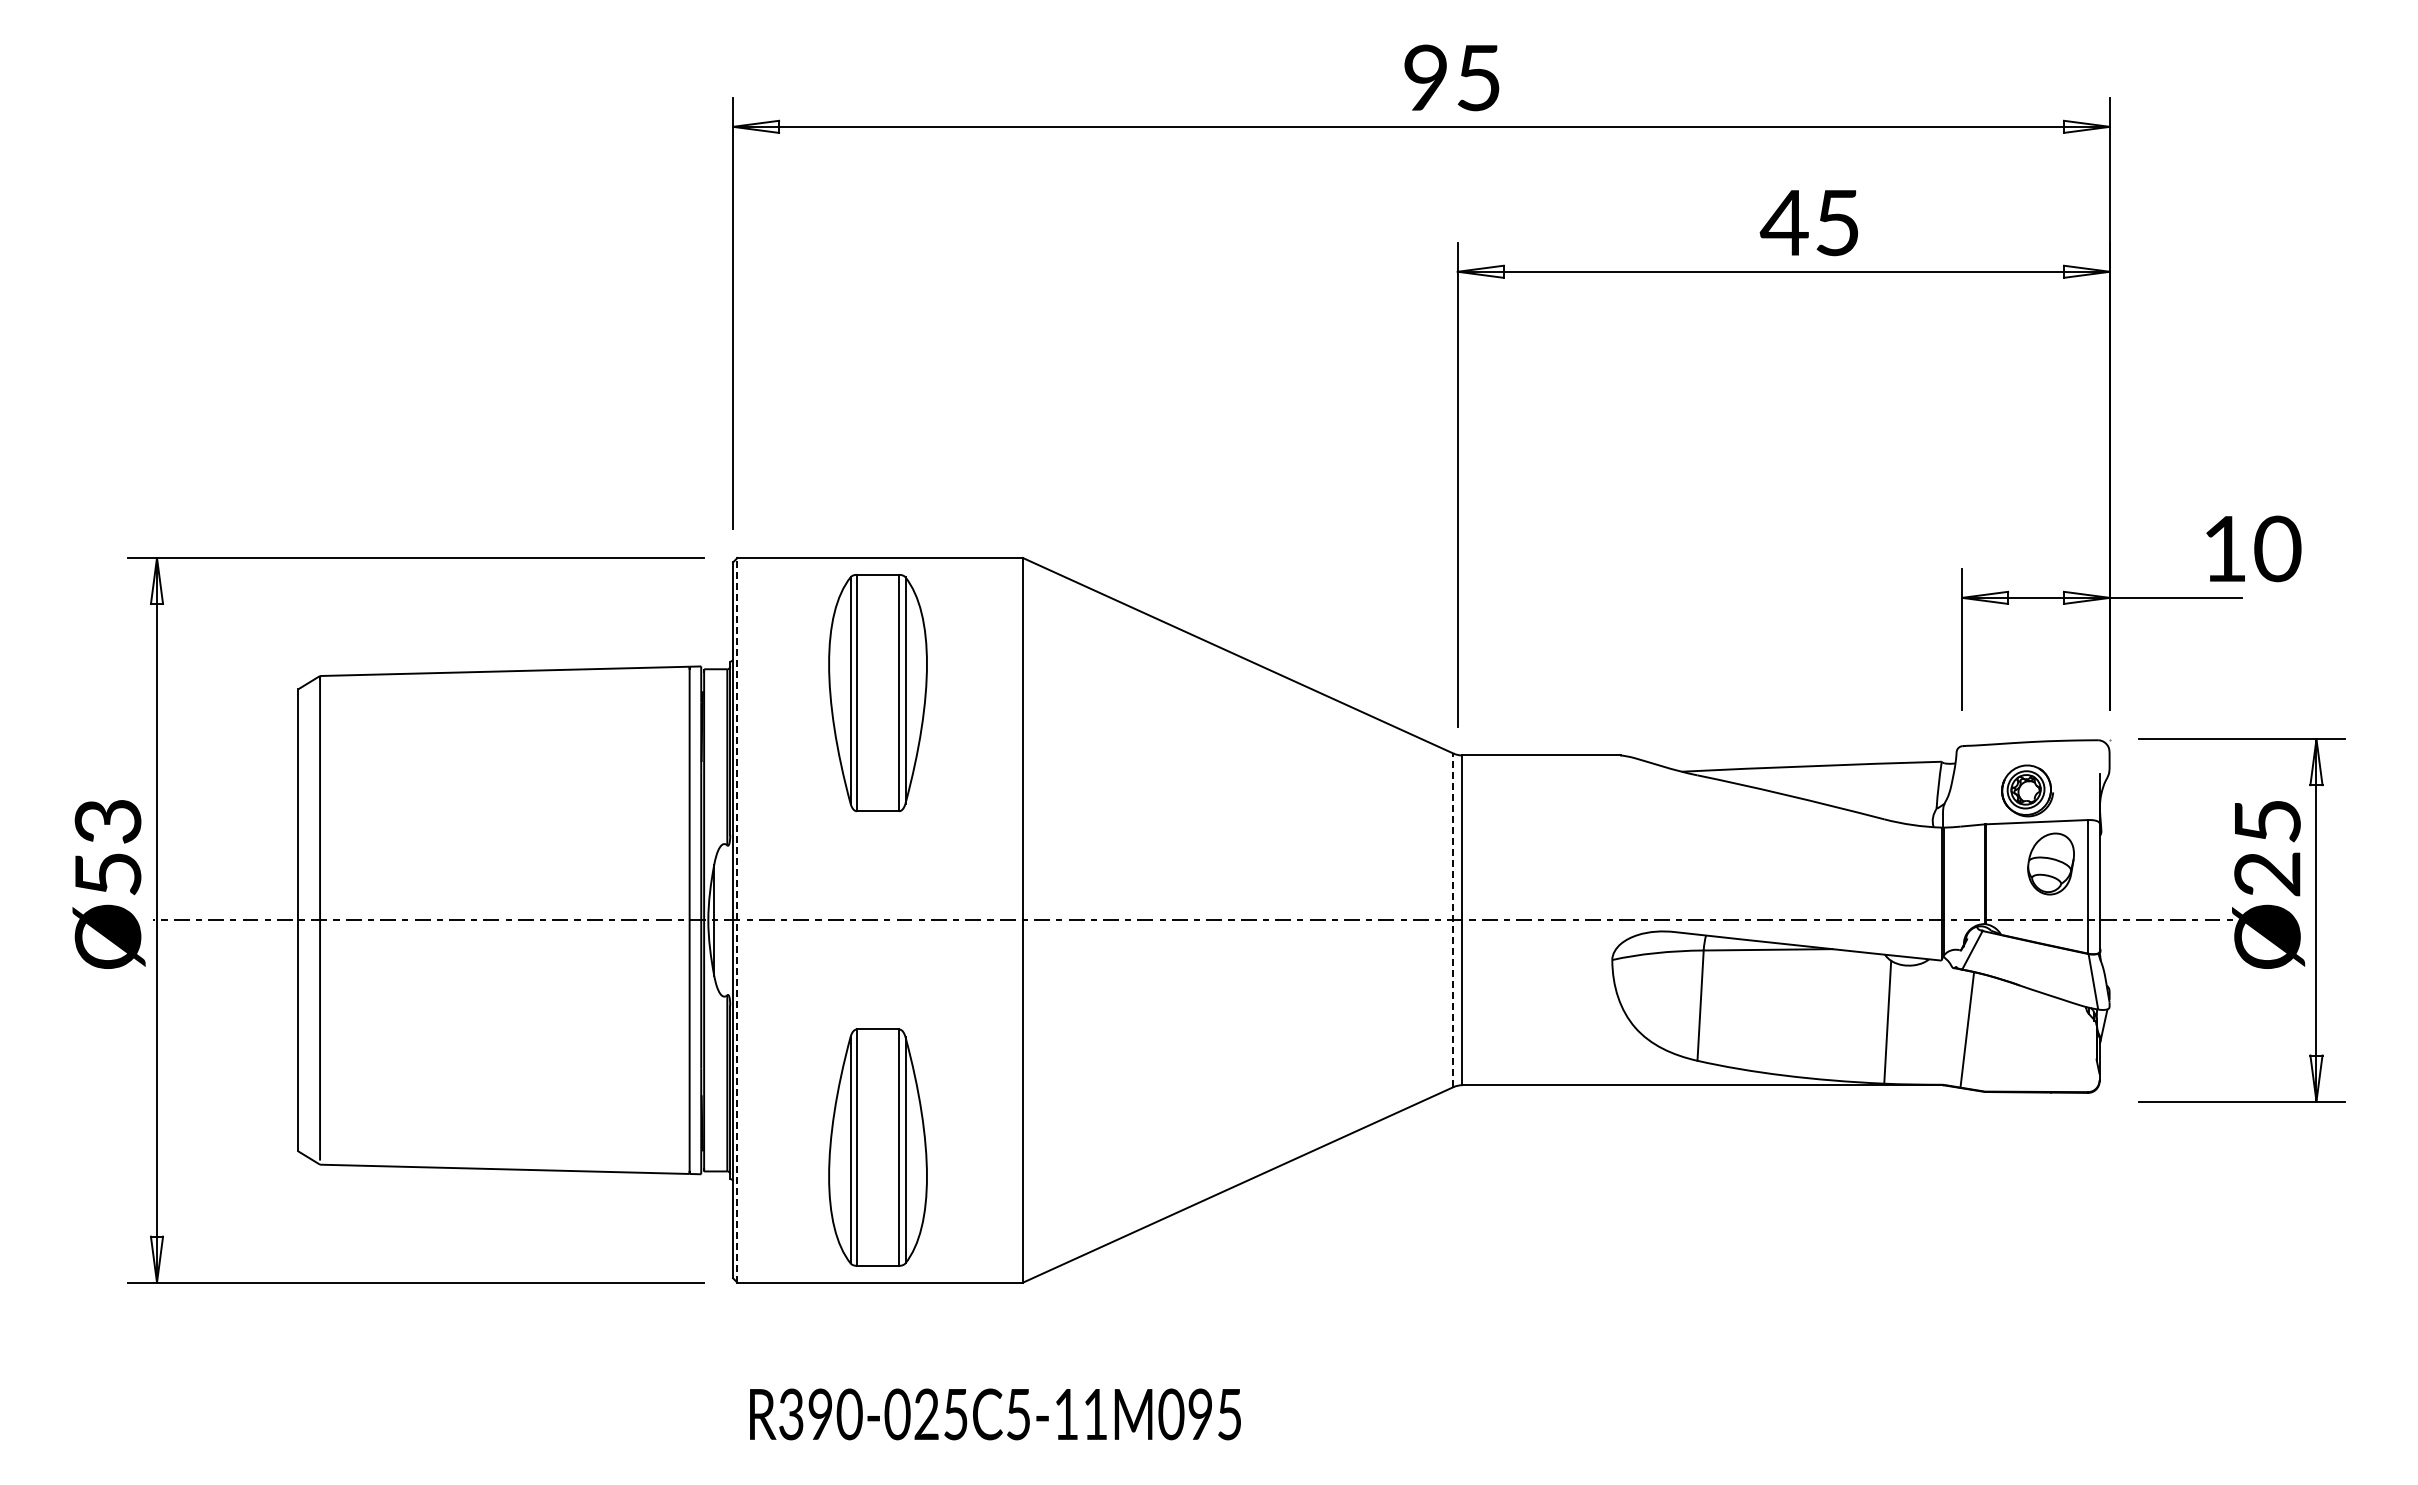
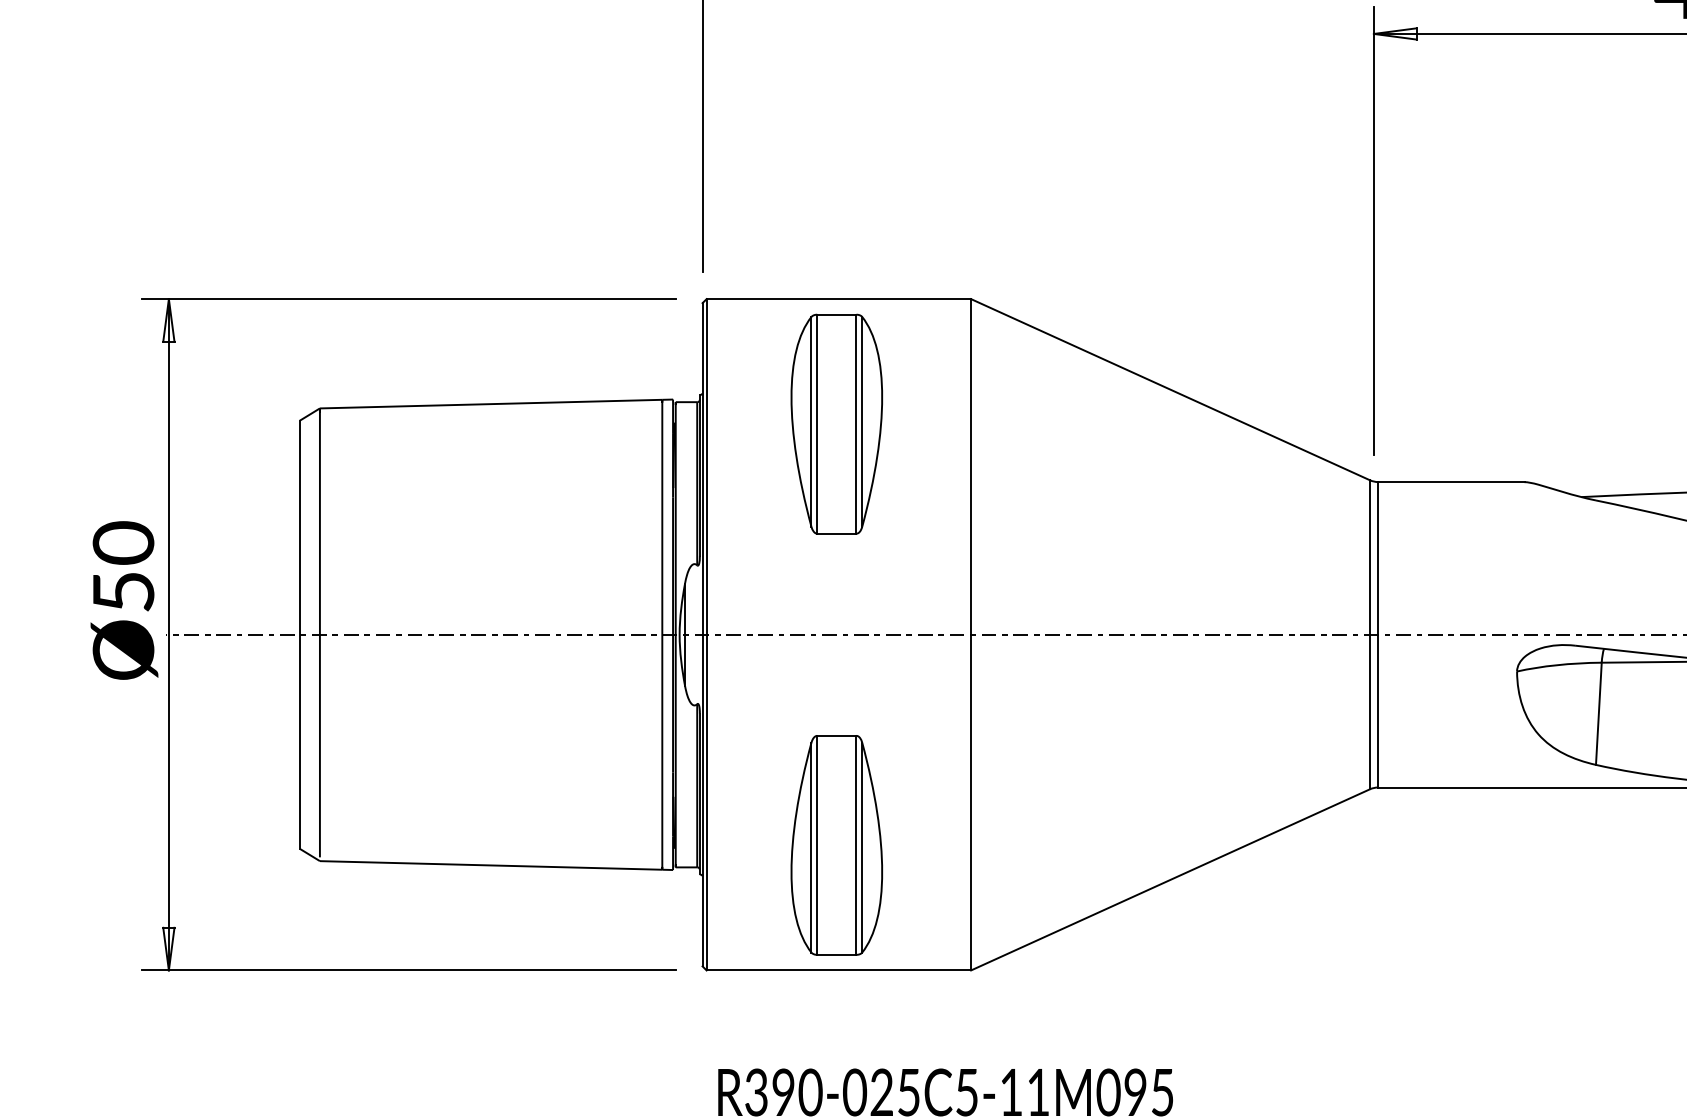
text: (107, 820) -> (123, 542), Ø53 -> Ø50
line: (737, 919) -> (706, 633), dashed -> solid
line: (1453, 920) -> (1369, 634), dashed -> solid

